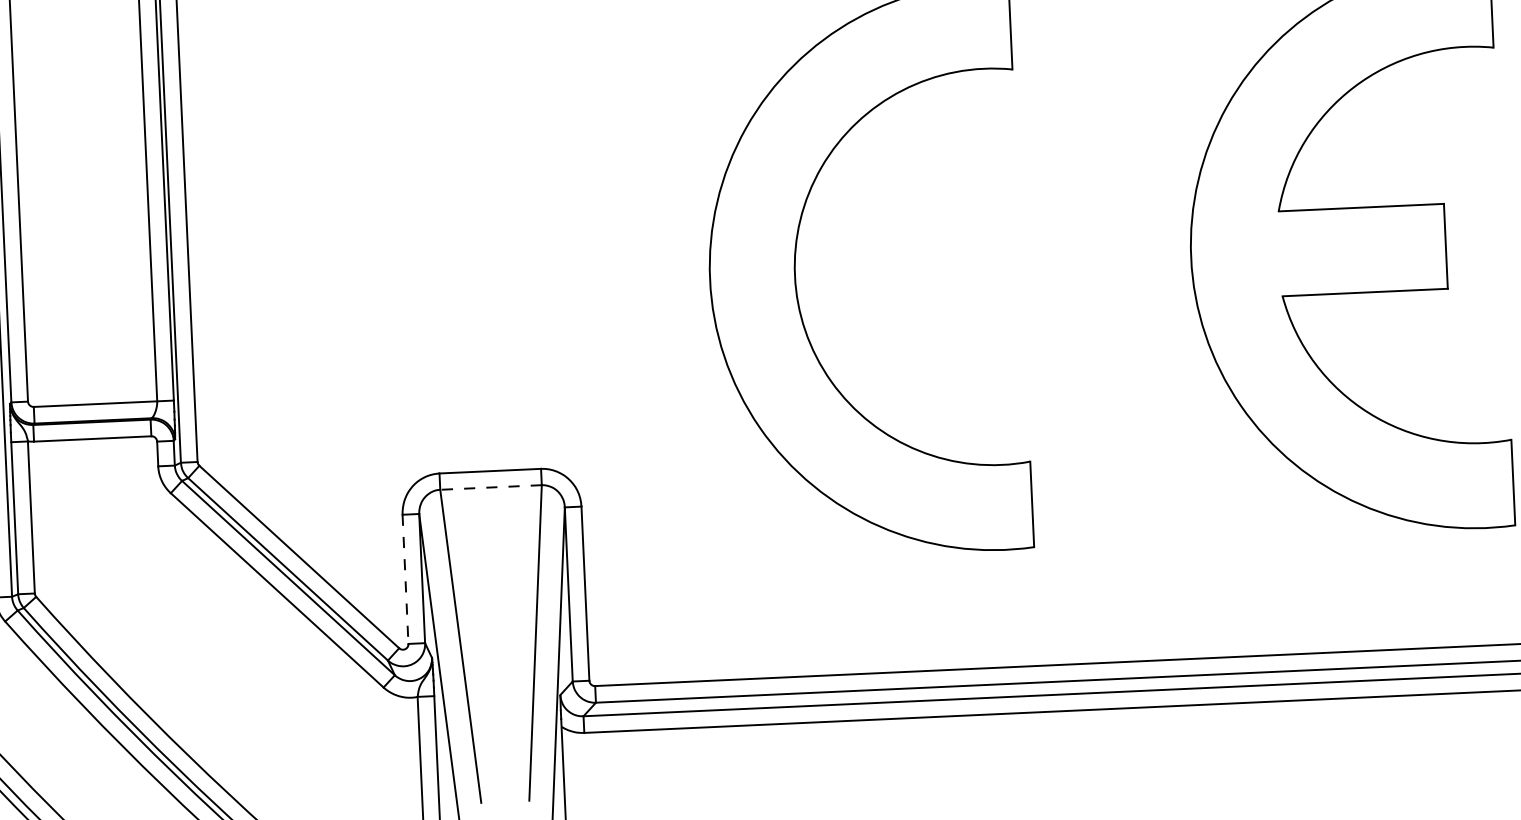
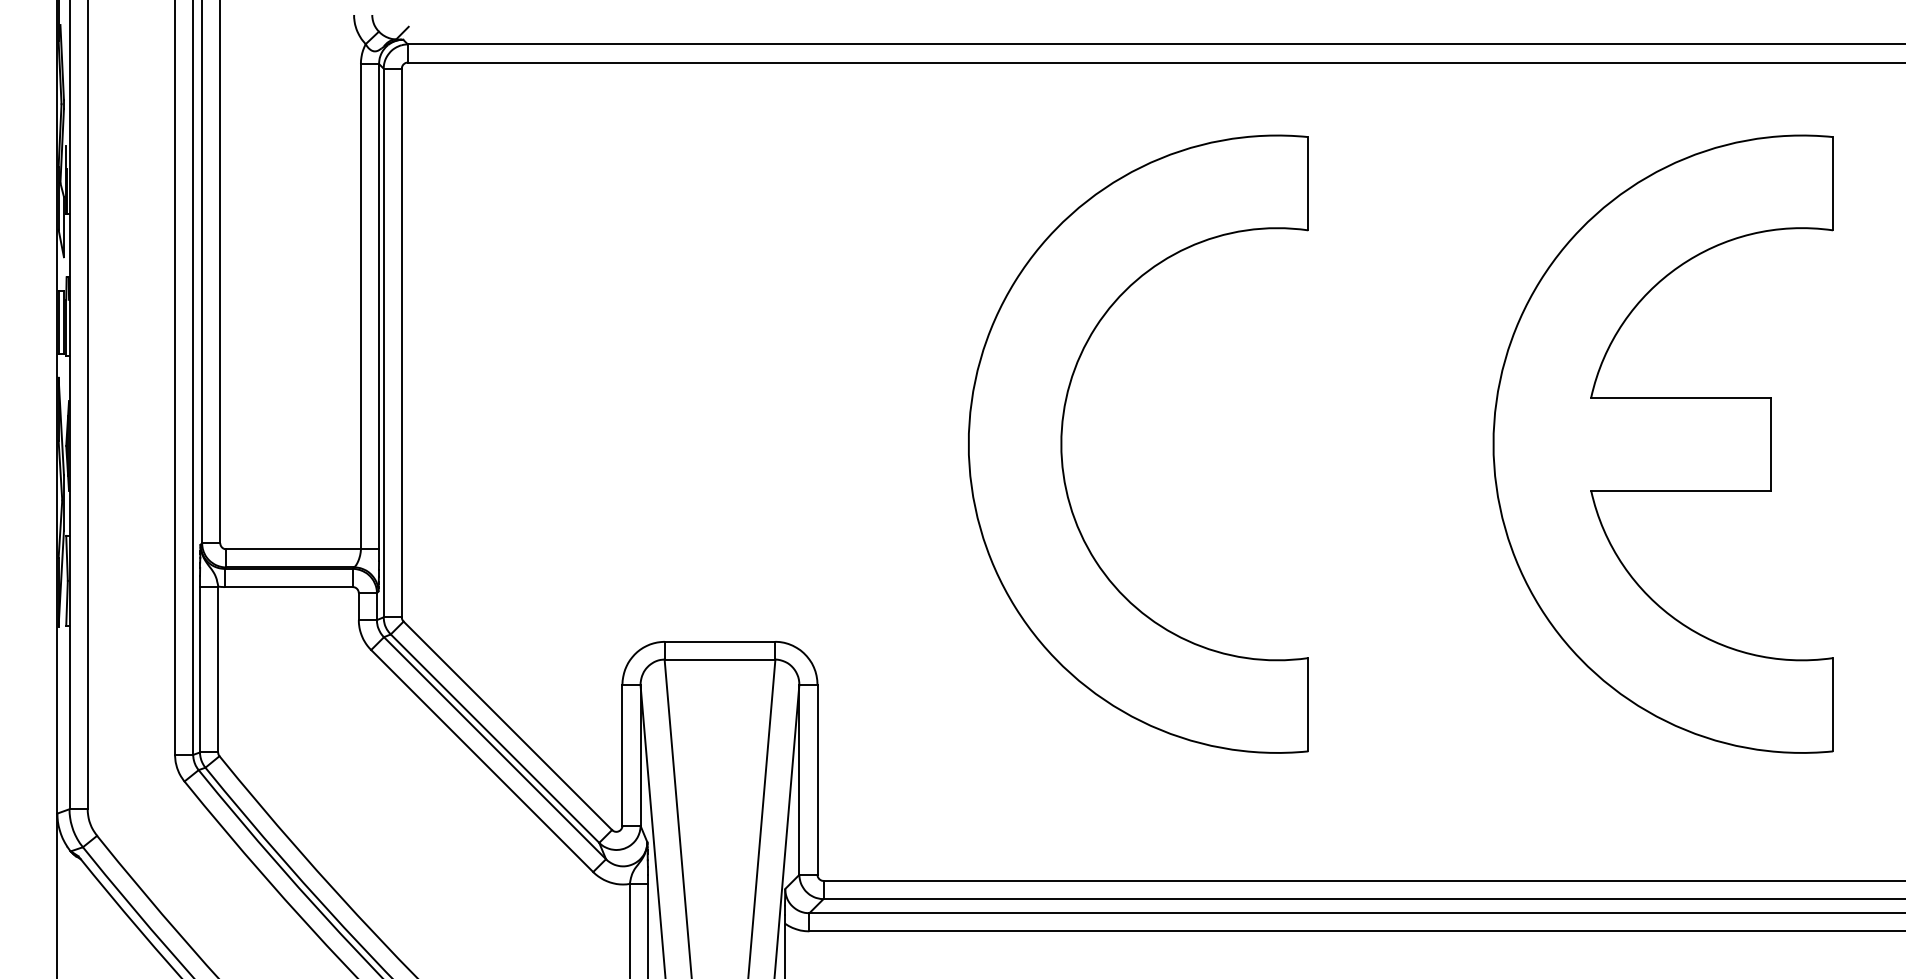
line: (490, 487) -> (719, 659), dashed -> solid
line: (405, 579) -> (622, 755), dashed -> solid

